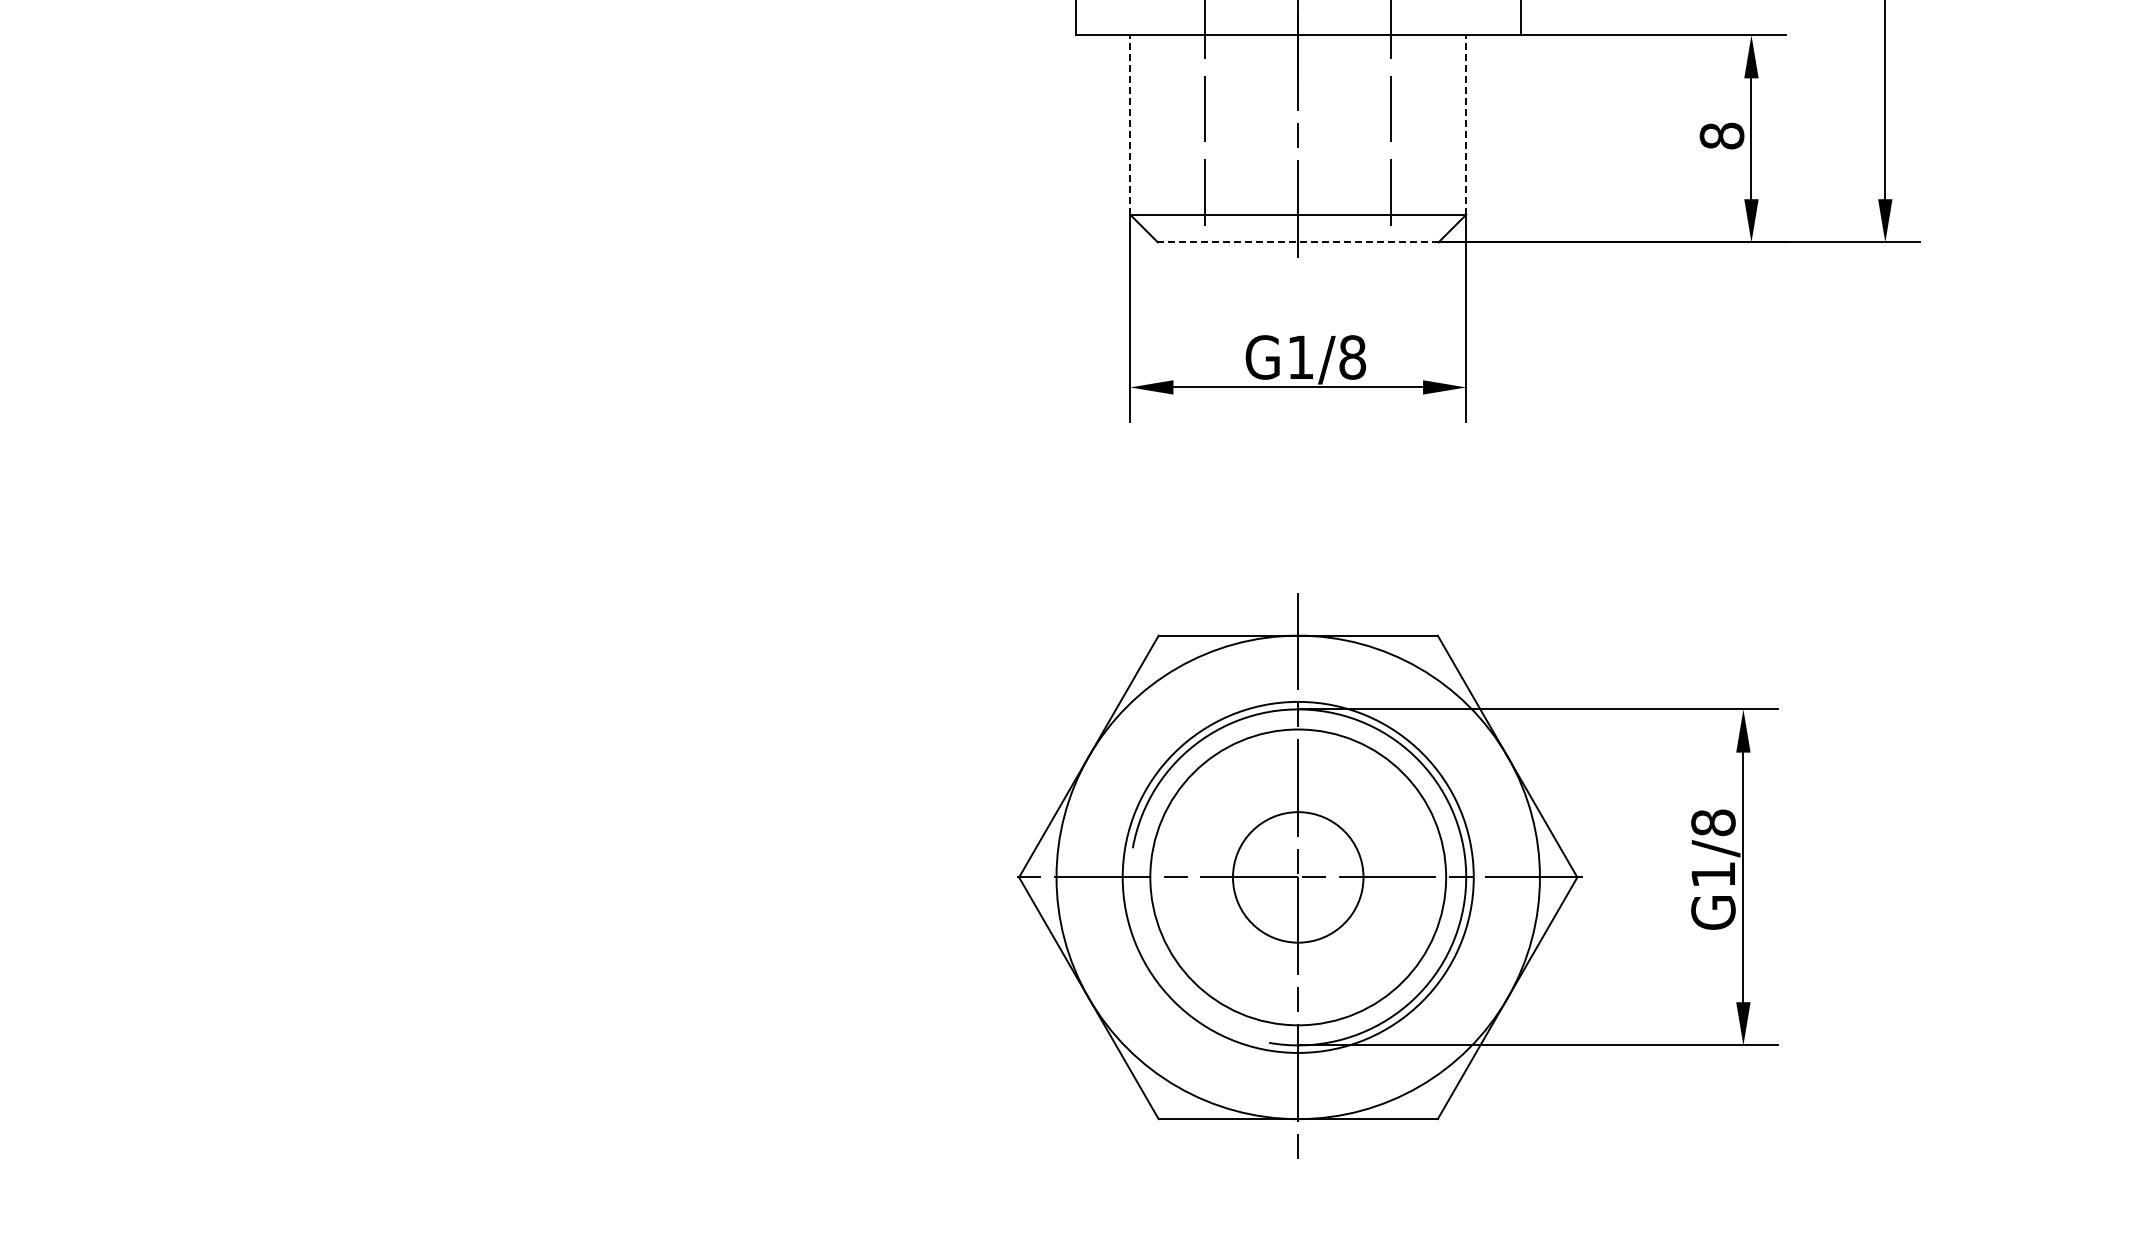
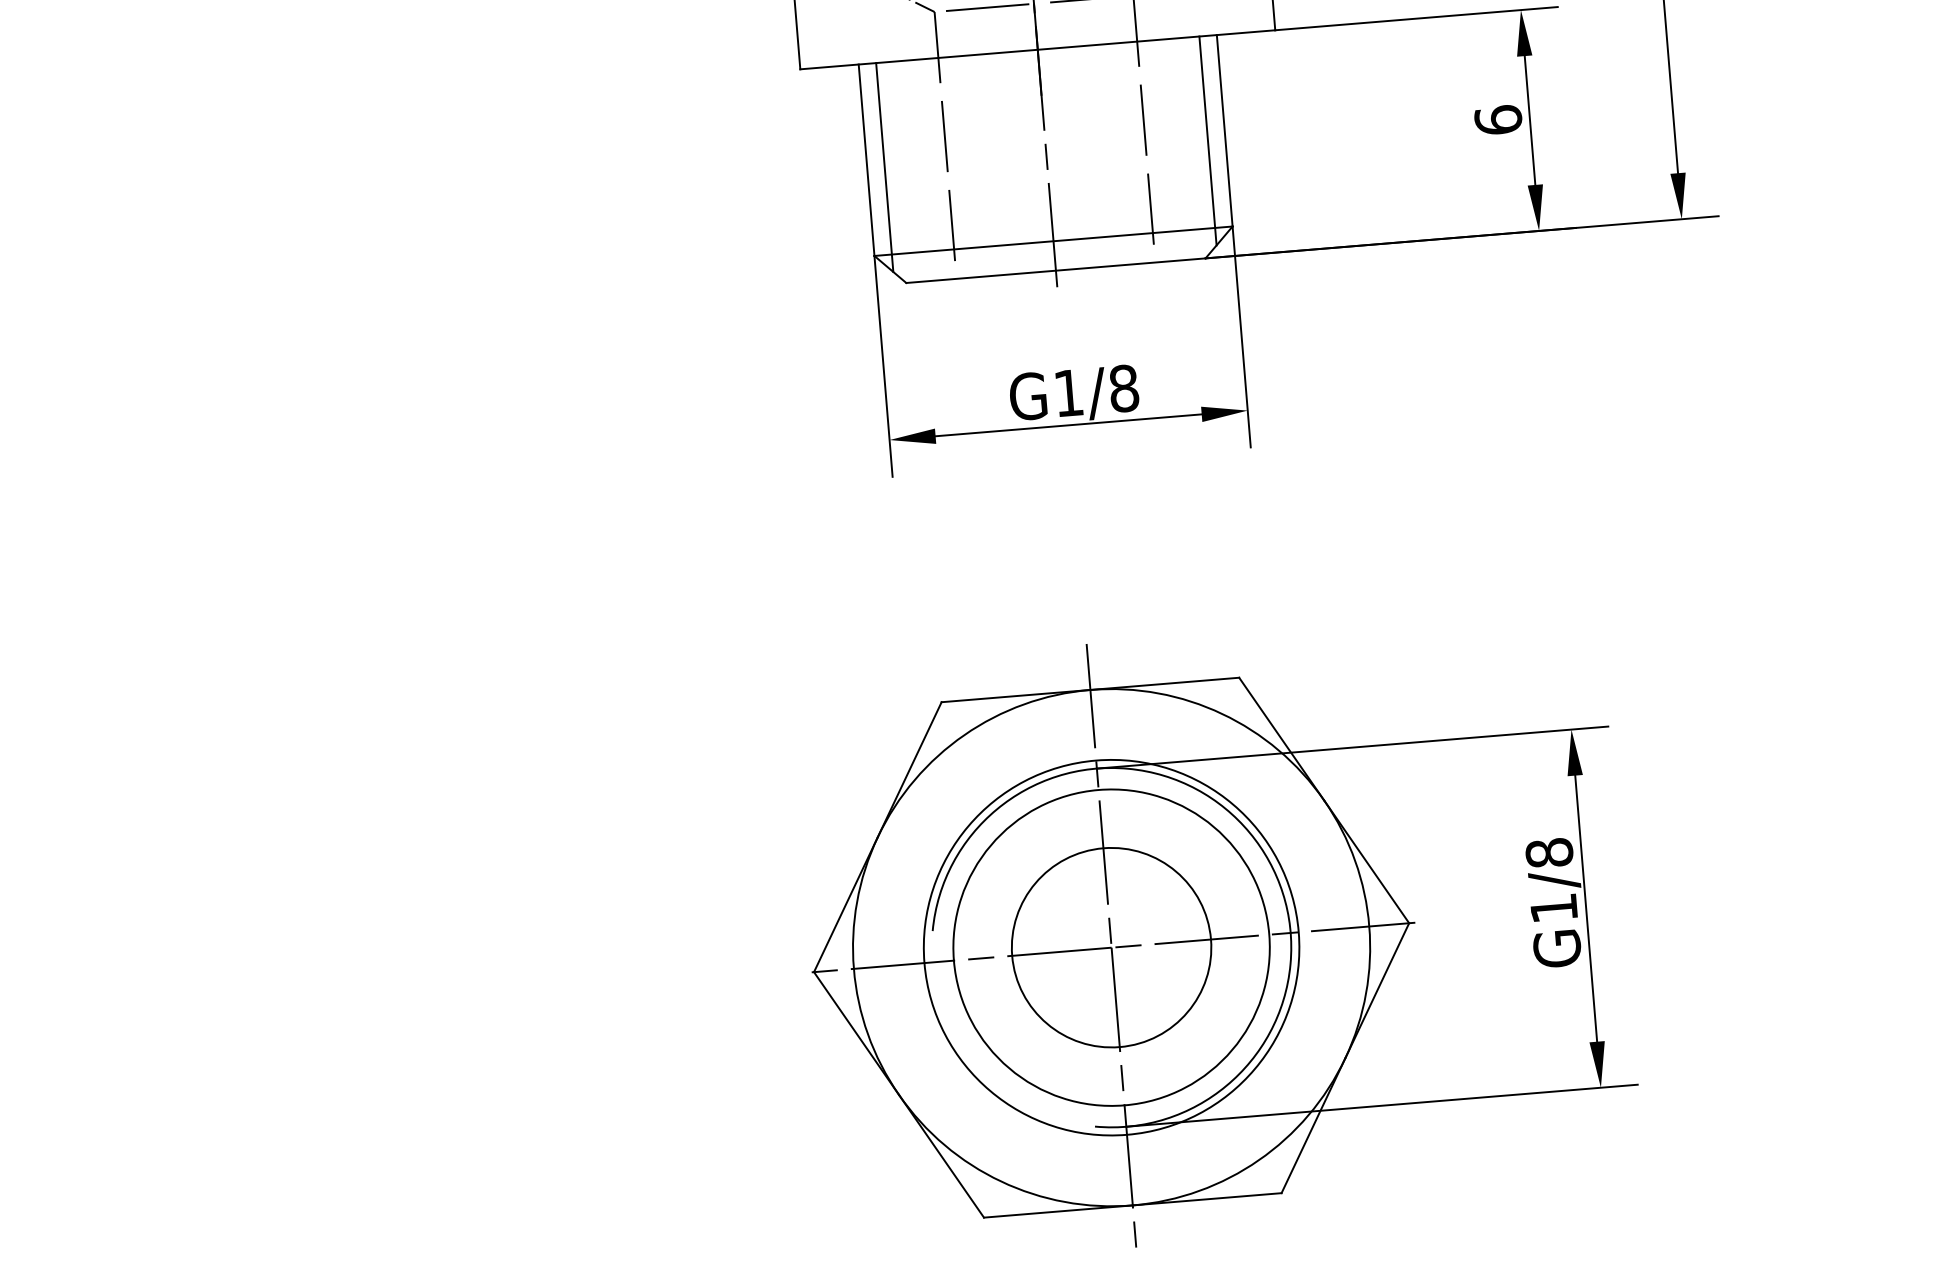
line: (1130, 124) -> (866, 159), dashed -> solid
line: (1466, 124) -> (1224, 130), dashed -> solid
line: (1146, 133) -> (884, 167), added
line: (1449, 133) -> (1207, 141), added
text: (1721, 135) -> (1497, 119), 8 -> 6
line: (1297, 242) -> (1055, 270), dashed -> solid
circle: (1298, 877) -> (1111, 947), size x1.43

